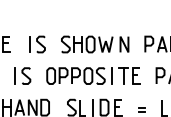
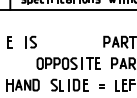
part: (94, 43) -> (69, 41), removed
part: (22, 75) -> (20, 63), removed

